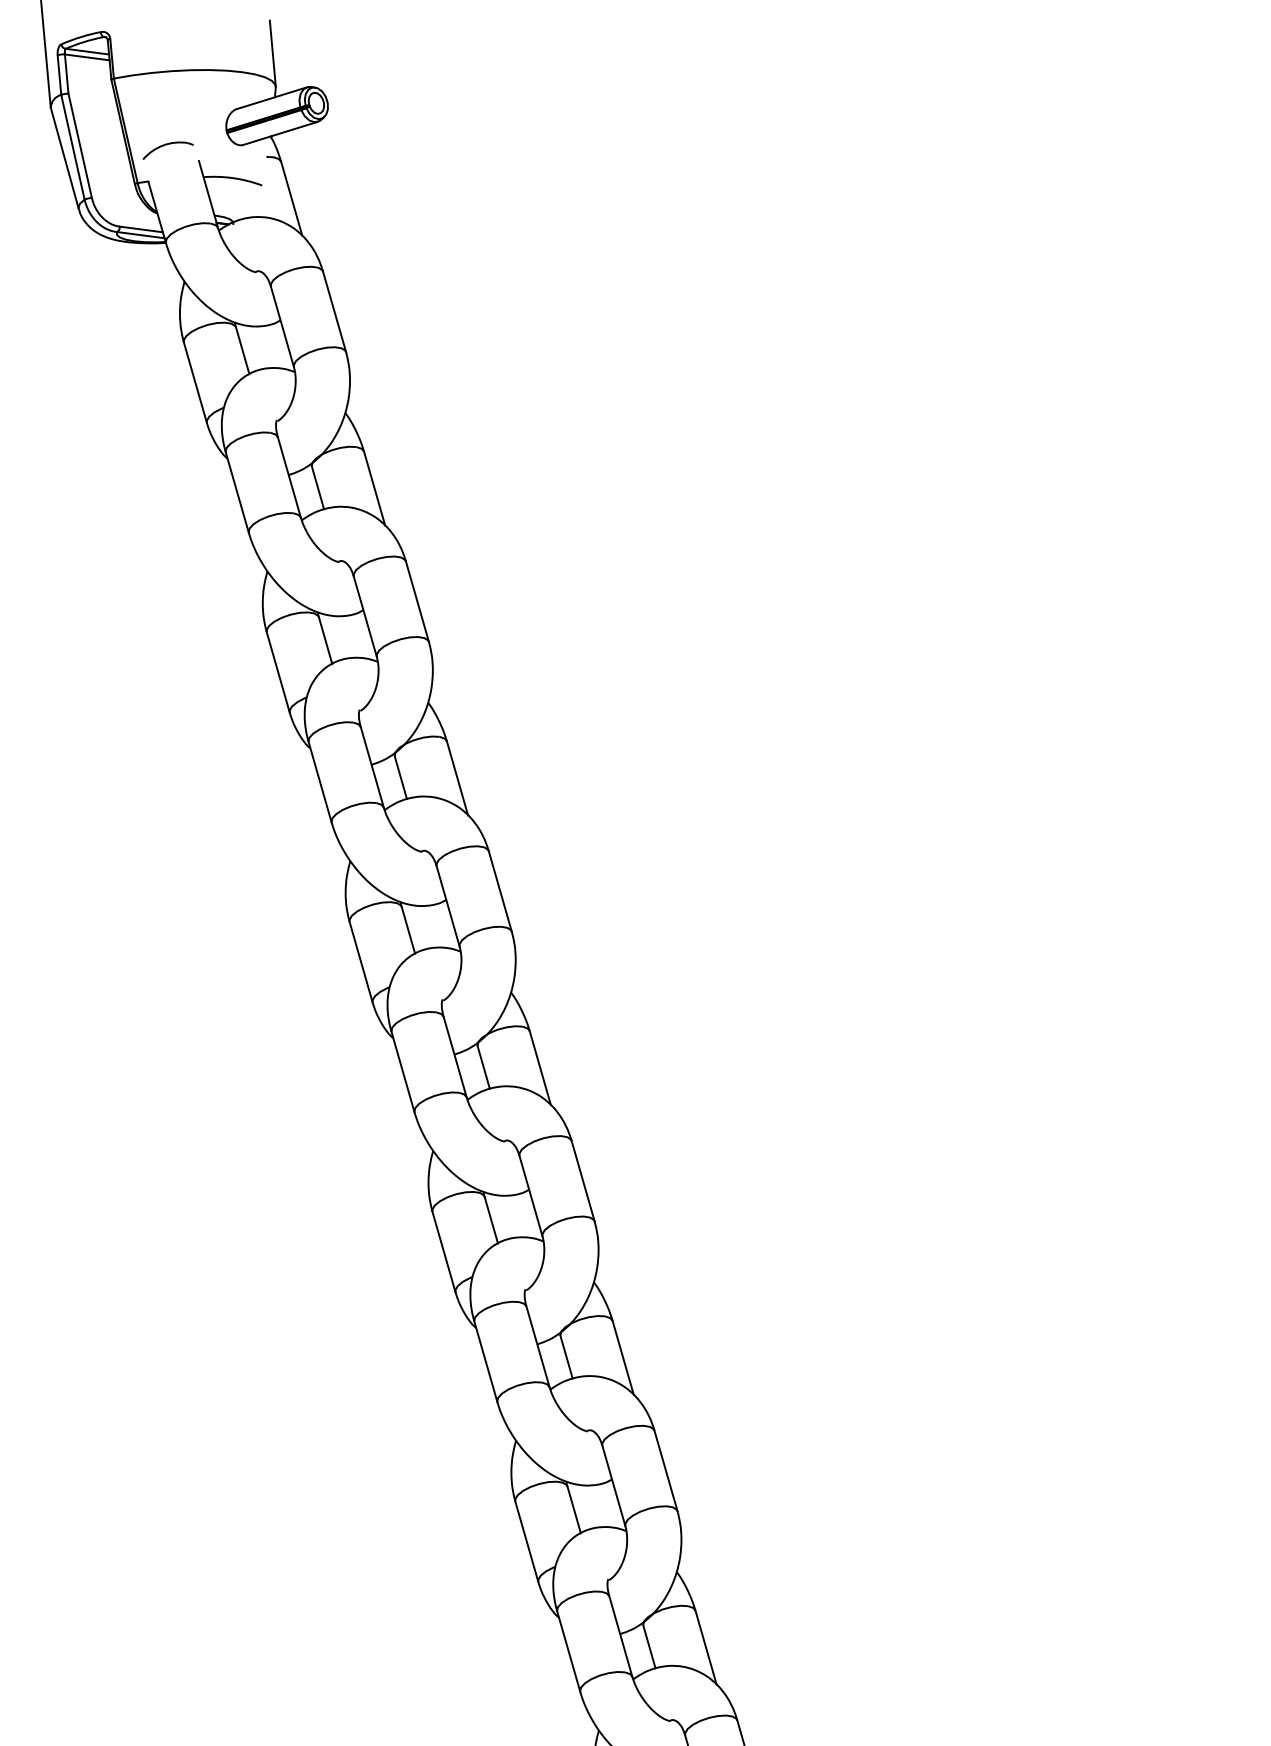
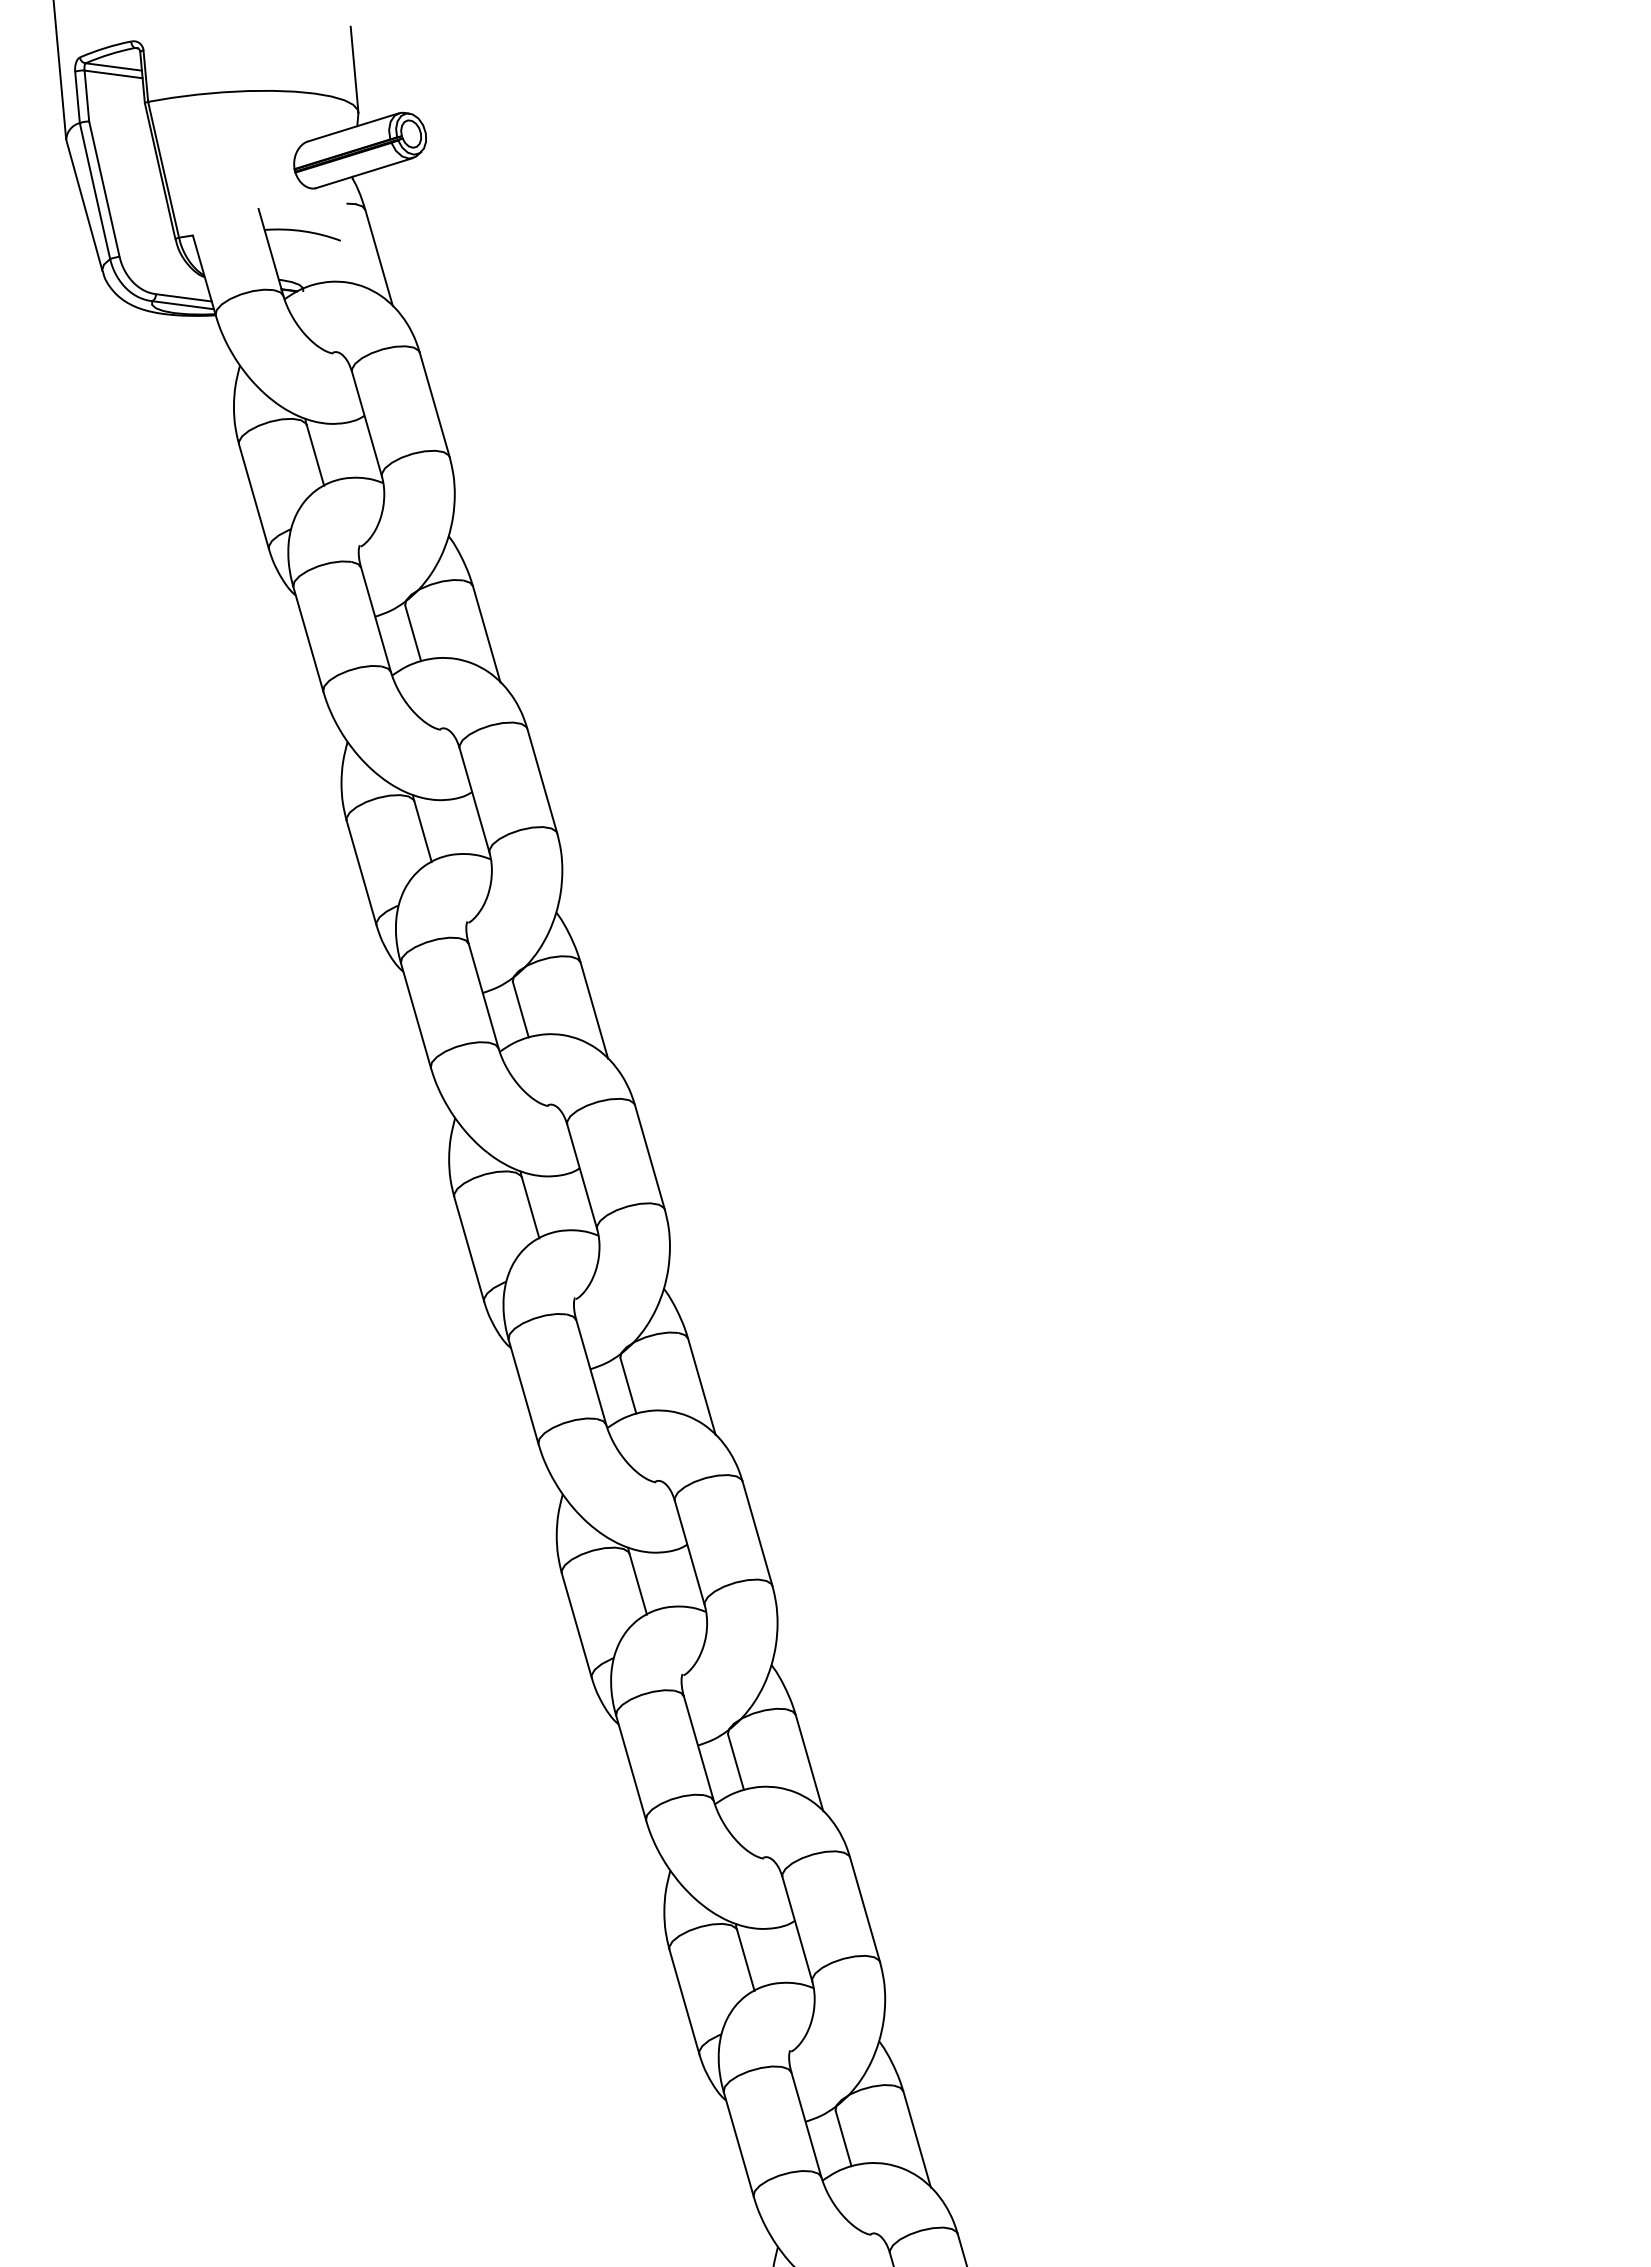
part: (166, 145) -> (216, 188), removed

